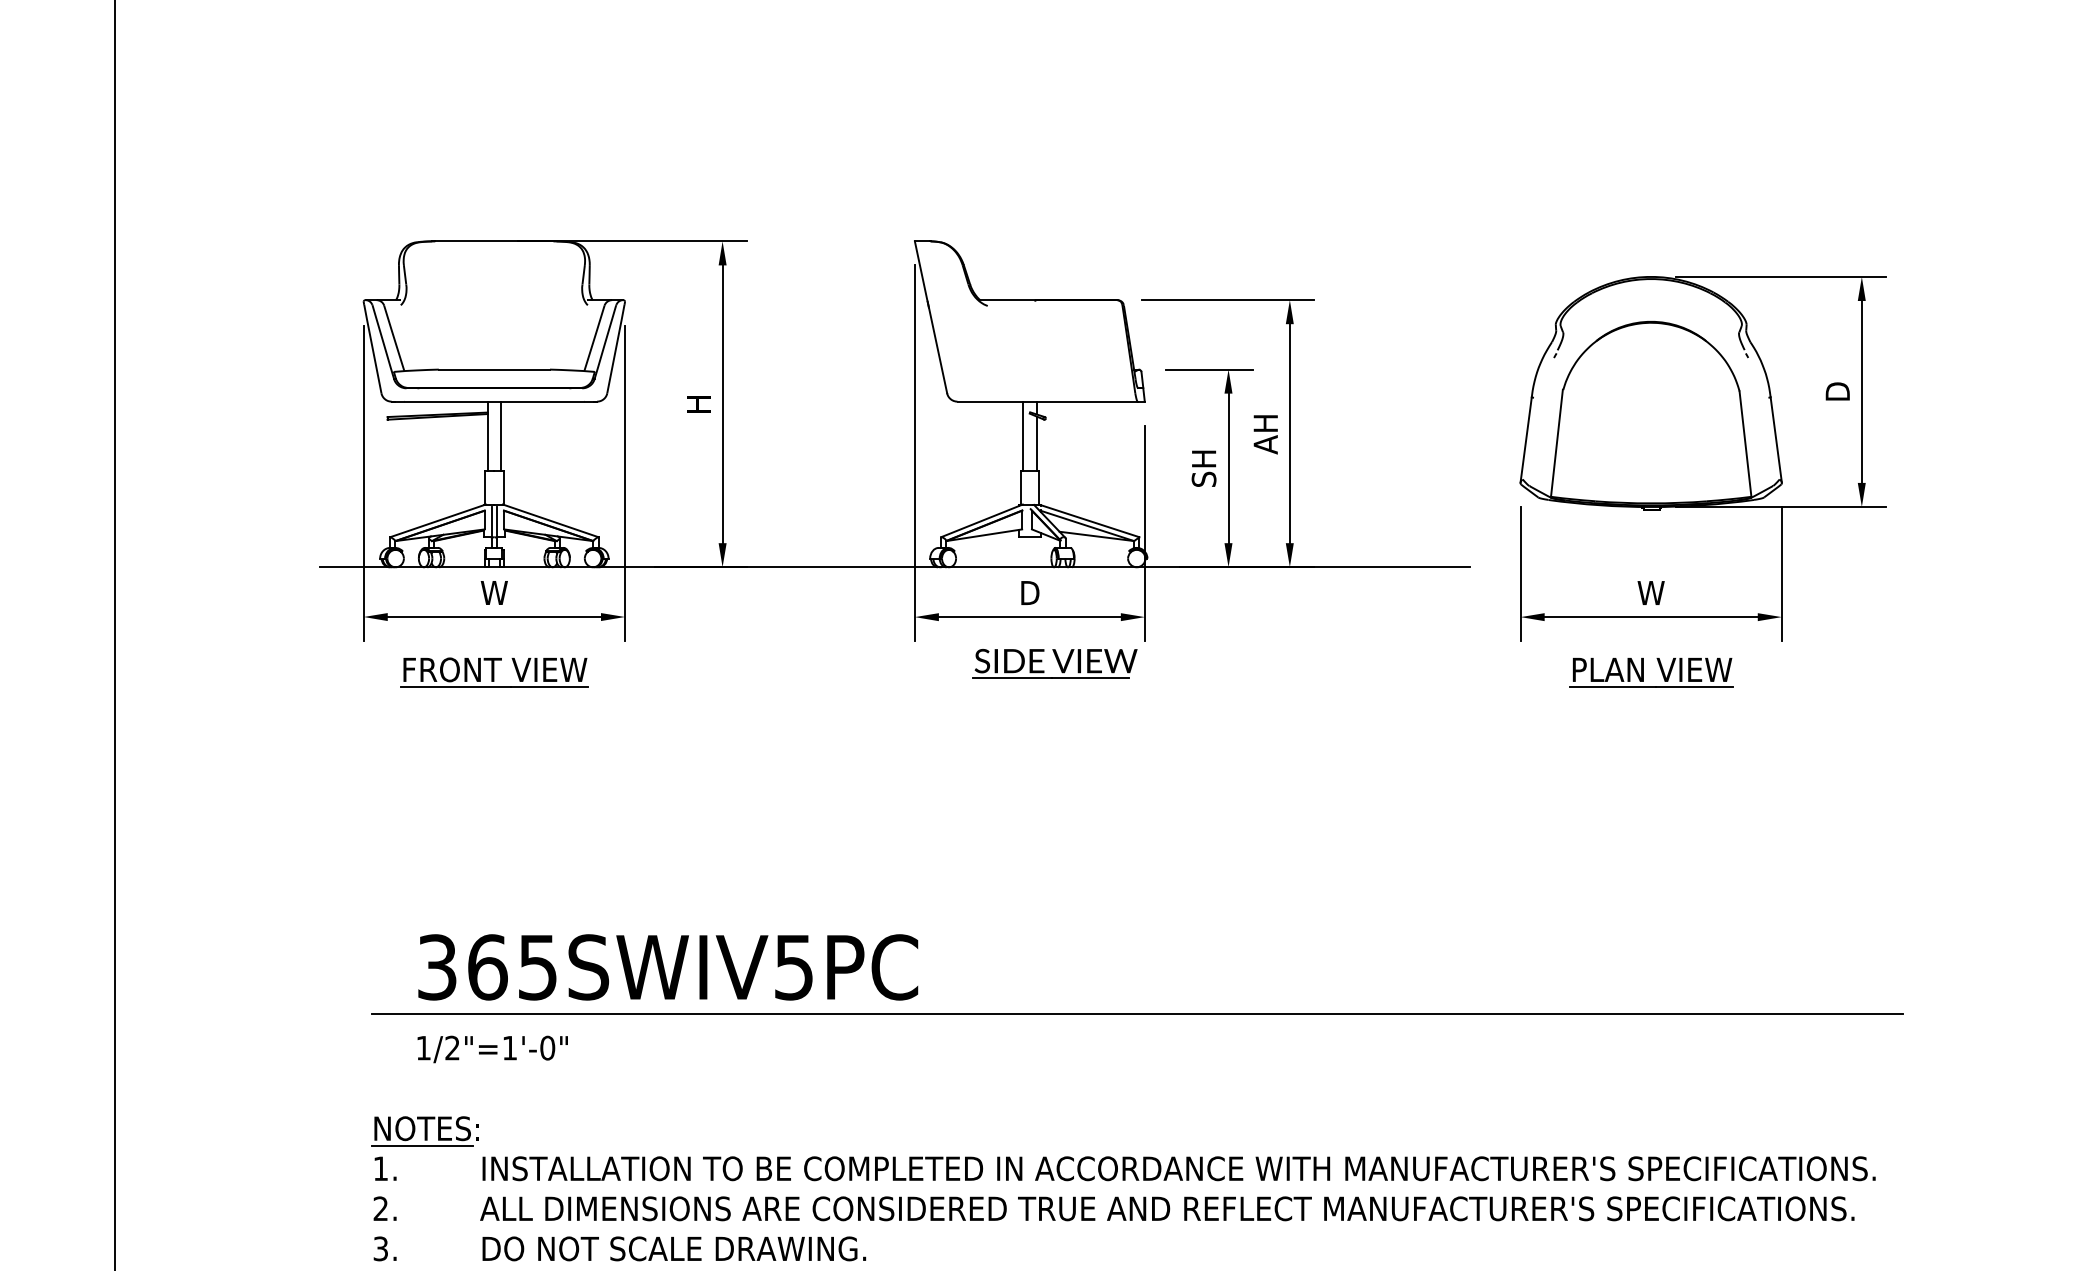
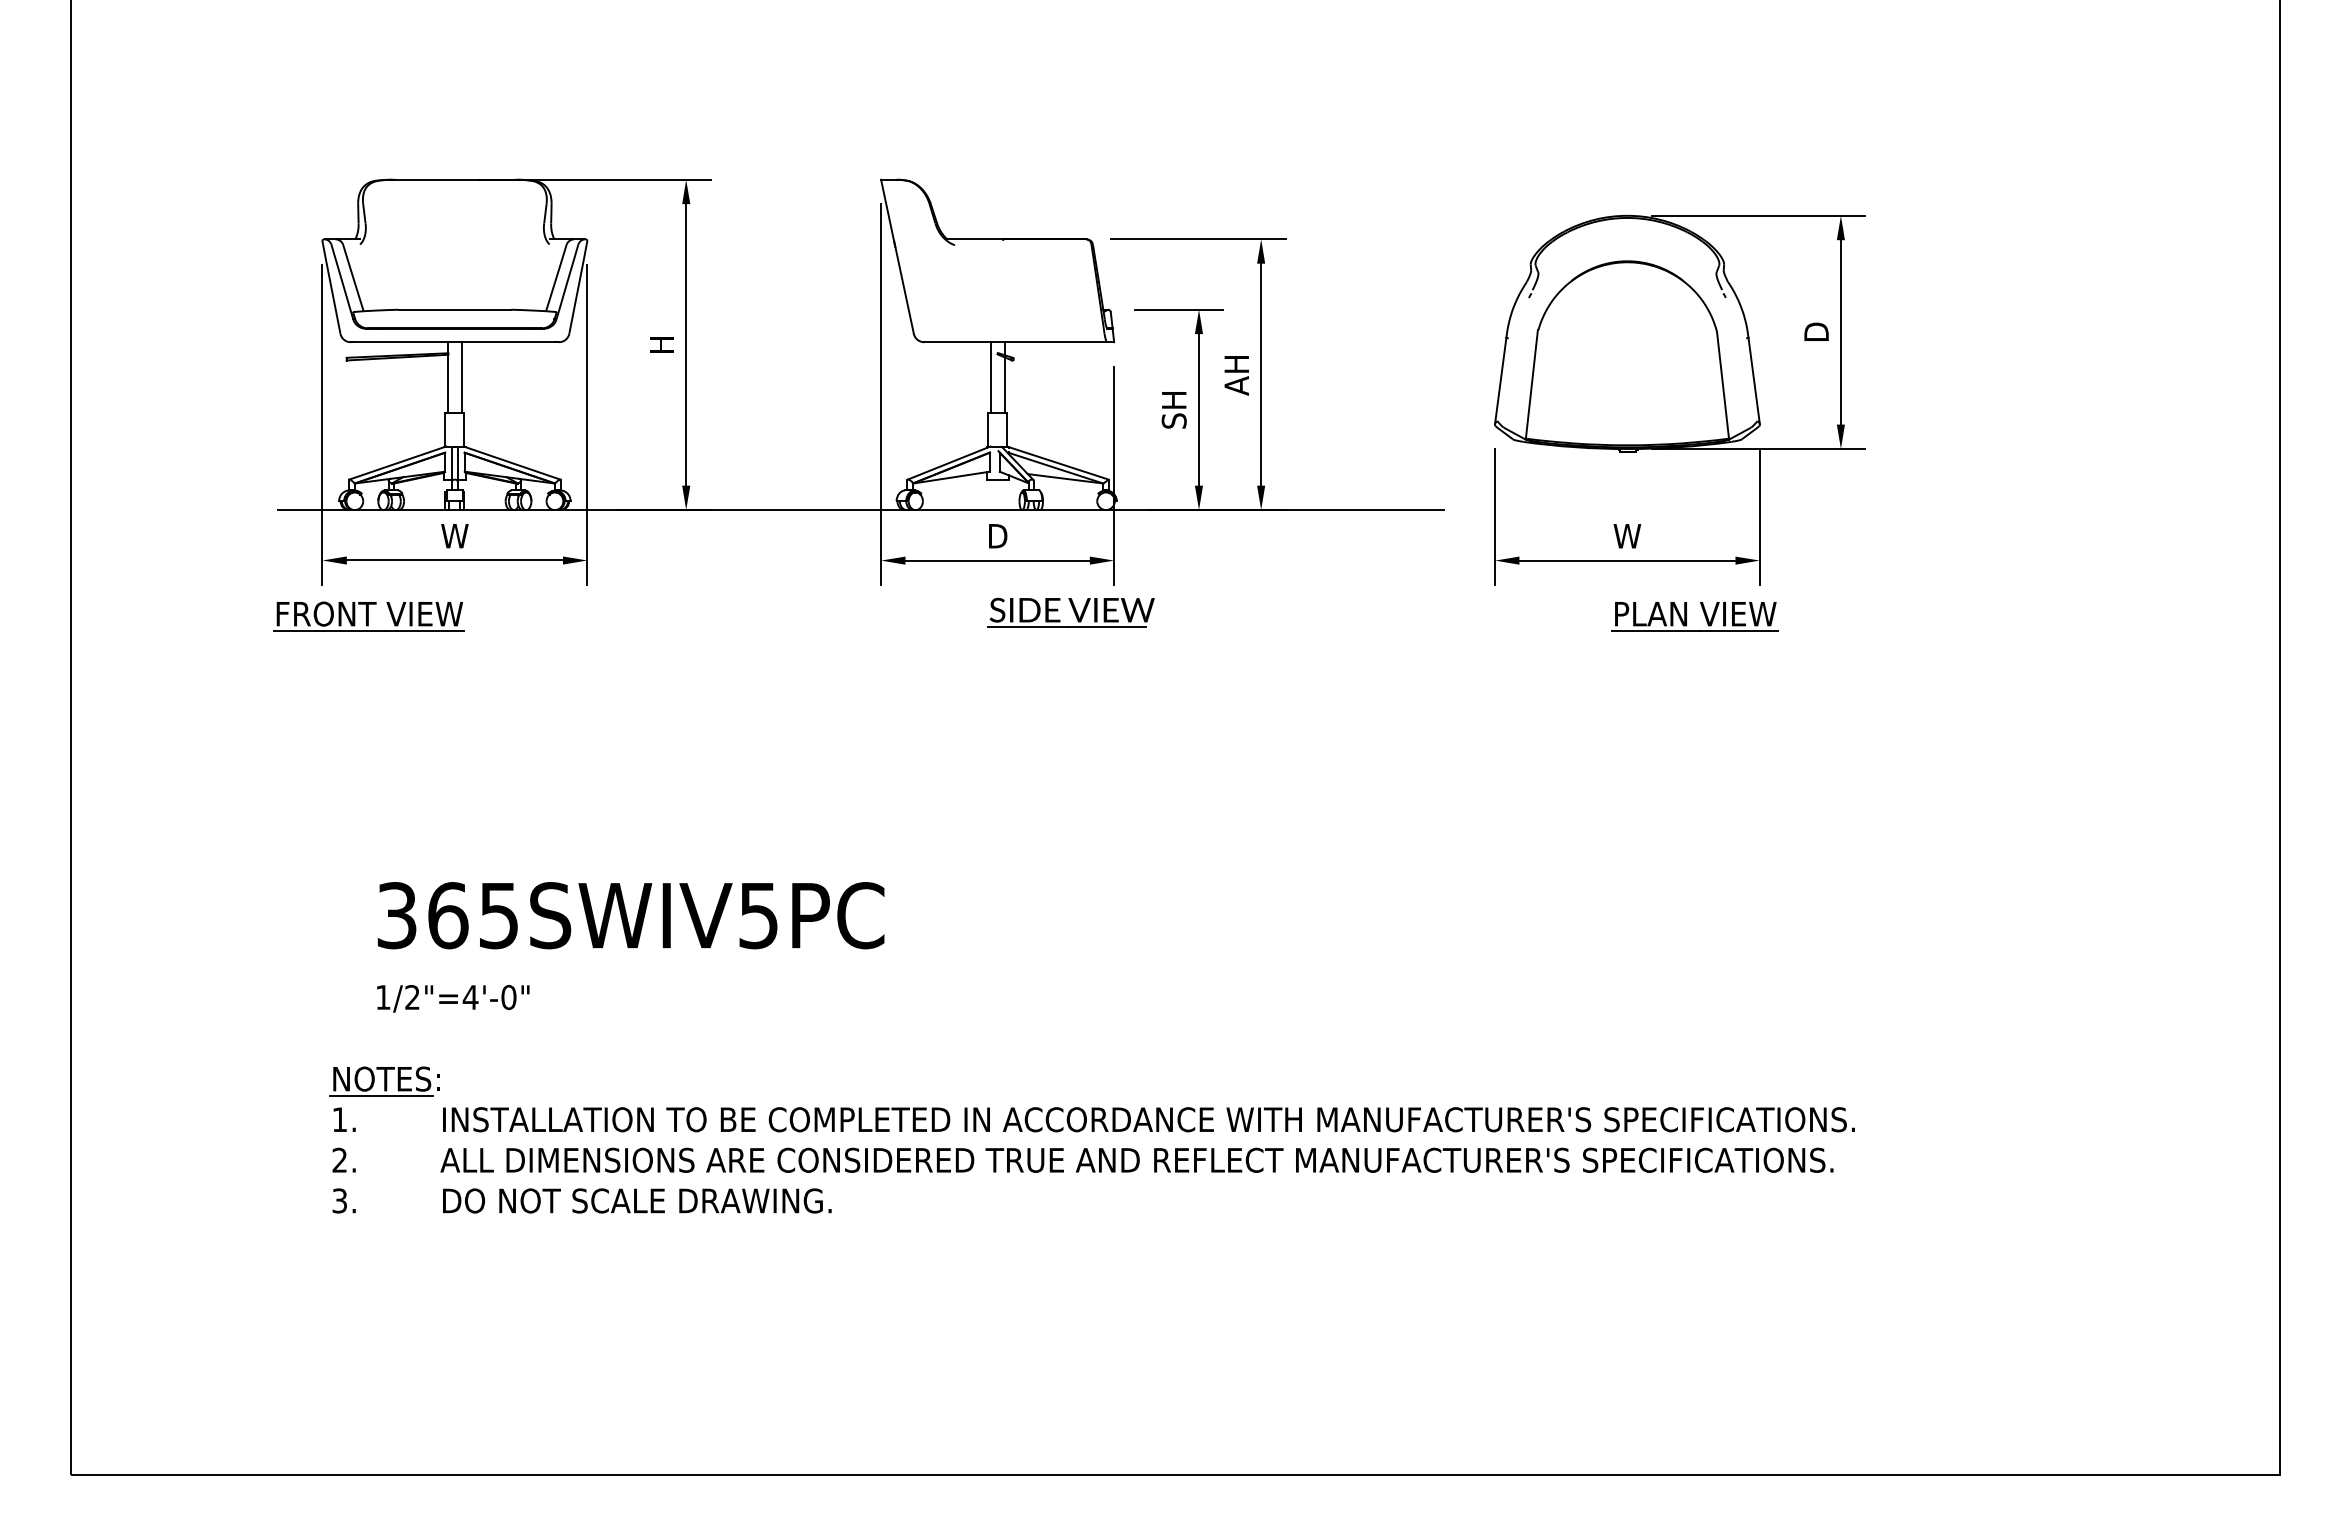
part: (1054, 663) -> (1070, 612), moved
part: (493, 672) -> (368, 616), moved
part: (1643, 672) -> (1686, 616), moved
line: (1137, 1013) -> (1106, 962), removed
text: (509, 1048) -> (470, 997), 1/2"=1'-0" -> 1/2"=4'-0"

